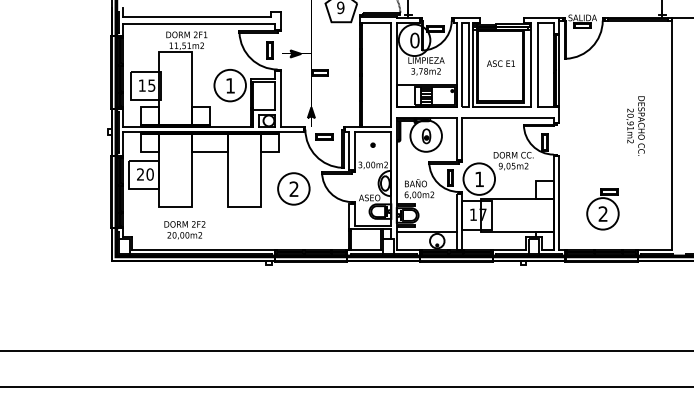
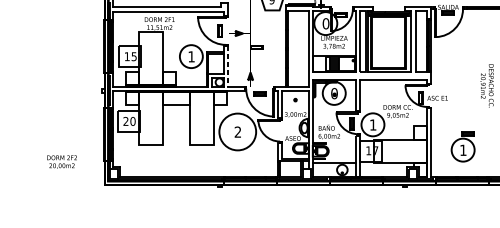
text: (500, 63) -> (437, 98), moved
line: (280, 99) -> (228, 66), solid -> dashed
circle: (293, 188) -> (237, 131), size x1.6
text: (602, 213) -> (462, 149), 2 -> 1
text: (184, 230) -> (61, 162), moved

